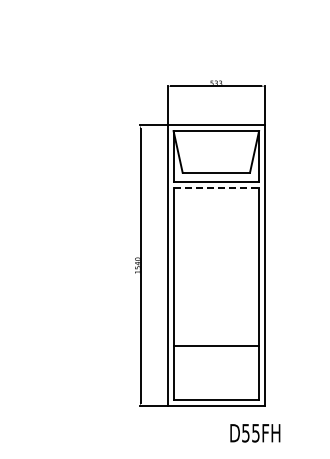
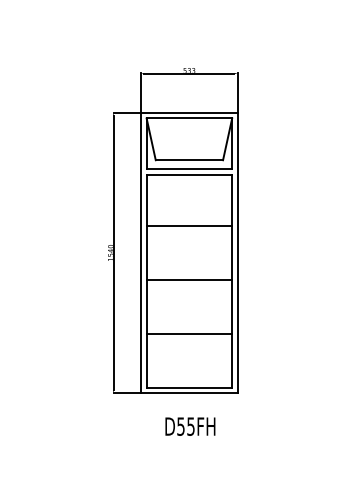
line: (216, 188) -> (189, 175), dashed -> solid
line: (216, 239) -> (189, 226), added
line: (216, 292) -> (189, 279), added
text: (255, 433) -> (190, 426), moved

